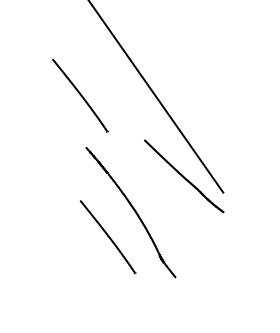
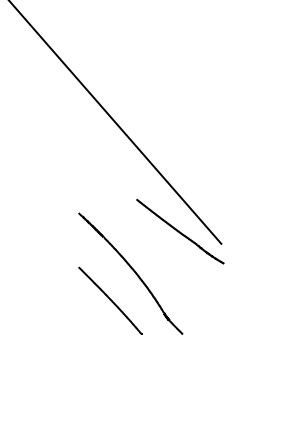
line: (80, 95) -> (67, 161), removed

